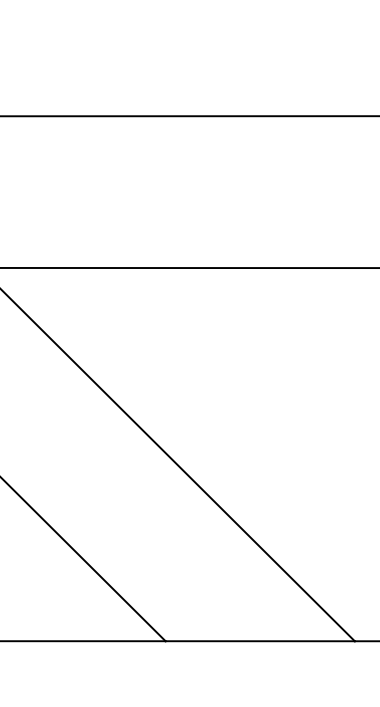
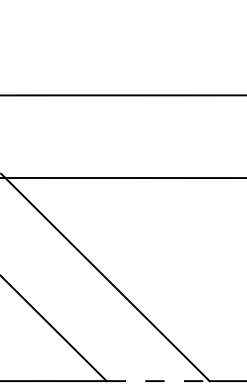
line: (260, 641) -> (158, 381), solid -> dashed

